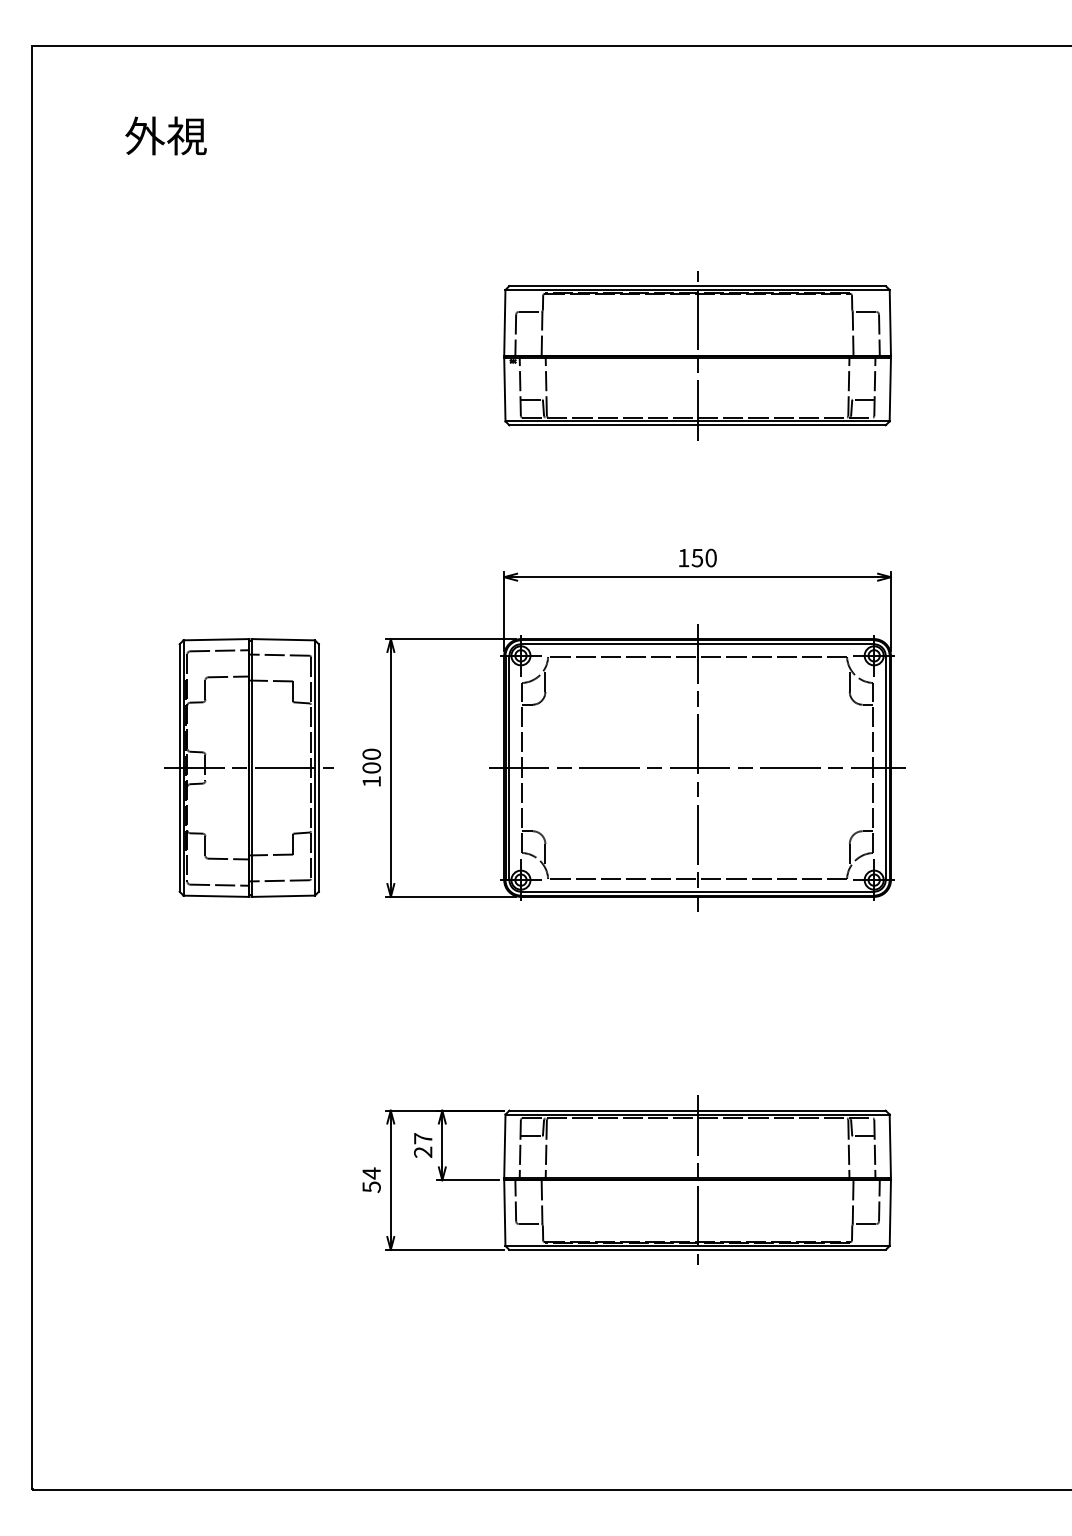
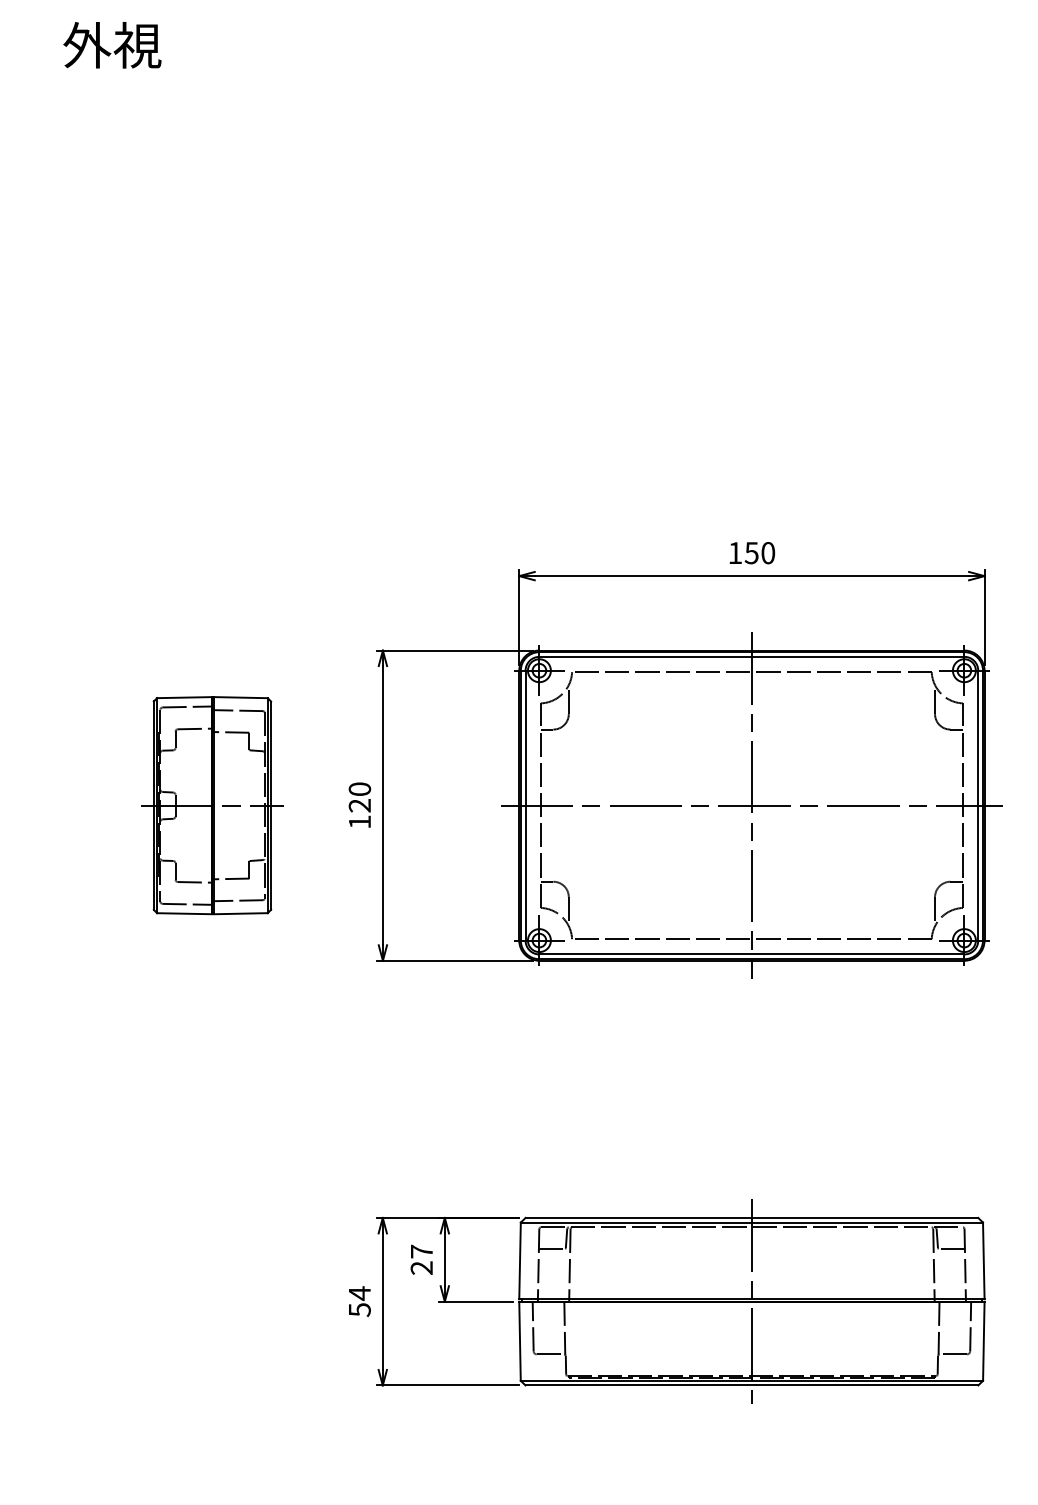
part: (697, 355) -> (751, 309), removed
part: (248, 767) -> (211, 805), size x0.7
text: (371, 767) -> (359, 805), 100 -> 120

